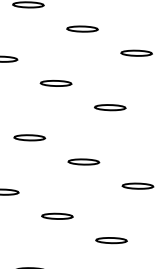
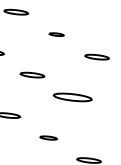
part: (82, 28) -> (56, 34), size x0.6
part: (110, 107) -> (73, 97), size x1.6
part: (83, 161) -> (48, 137), size x0.7

